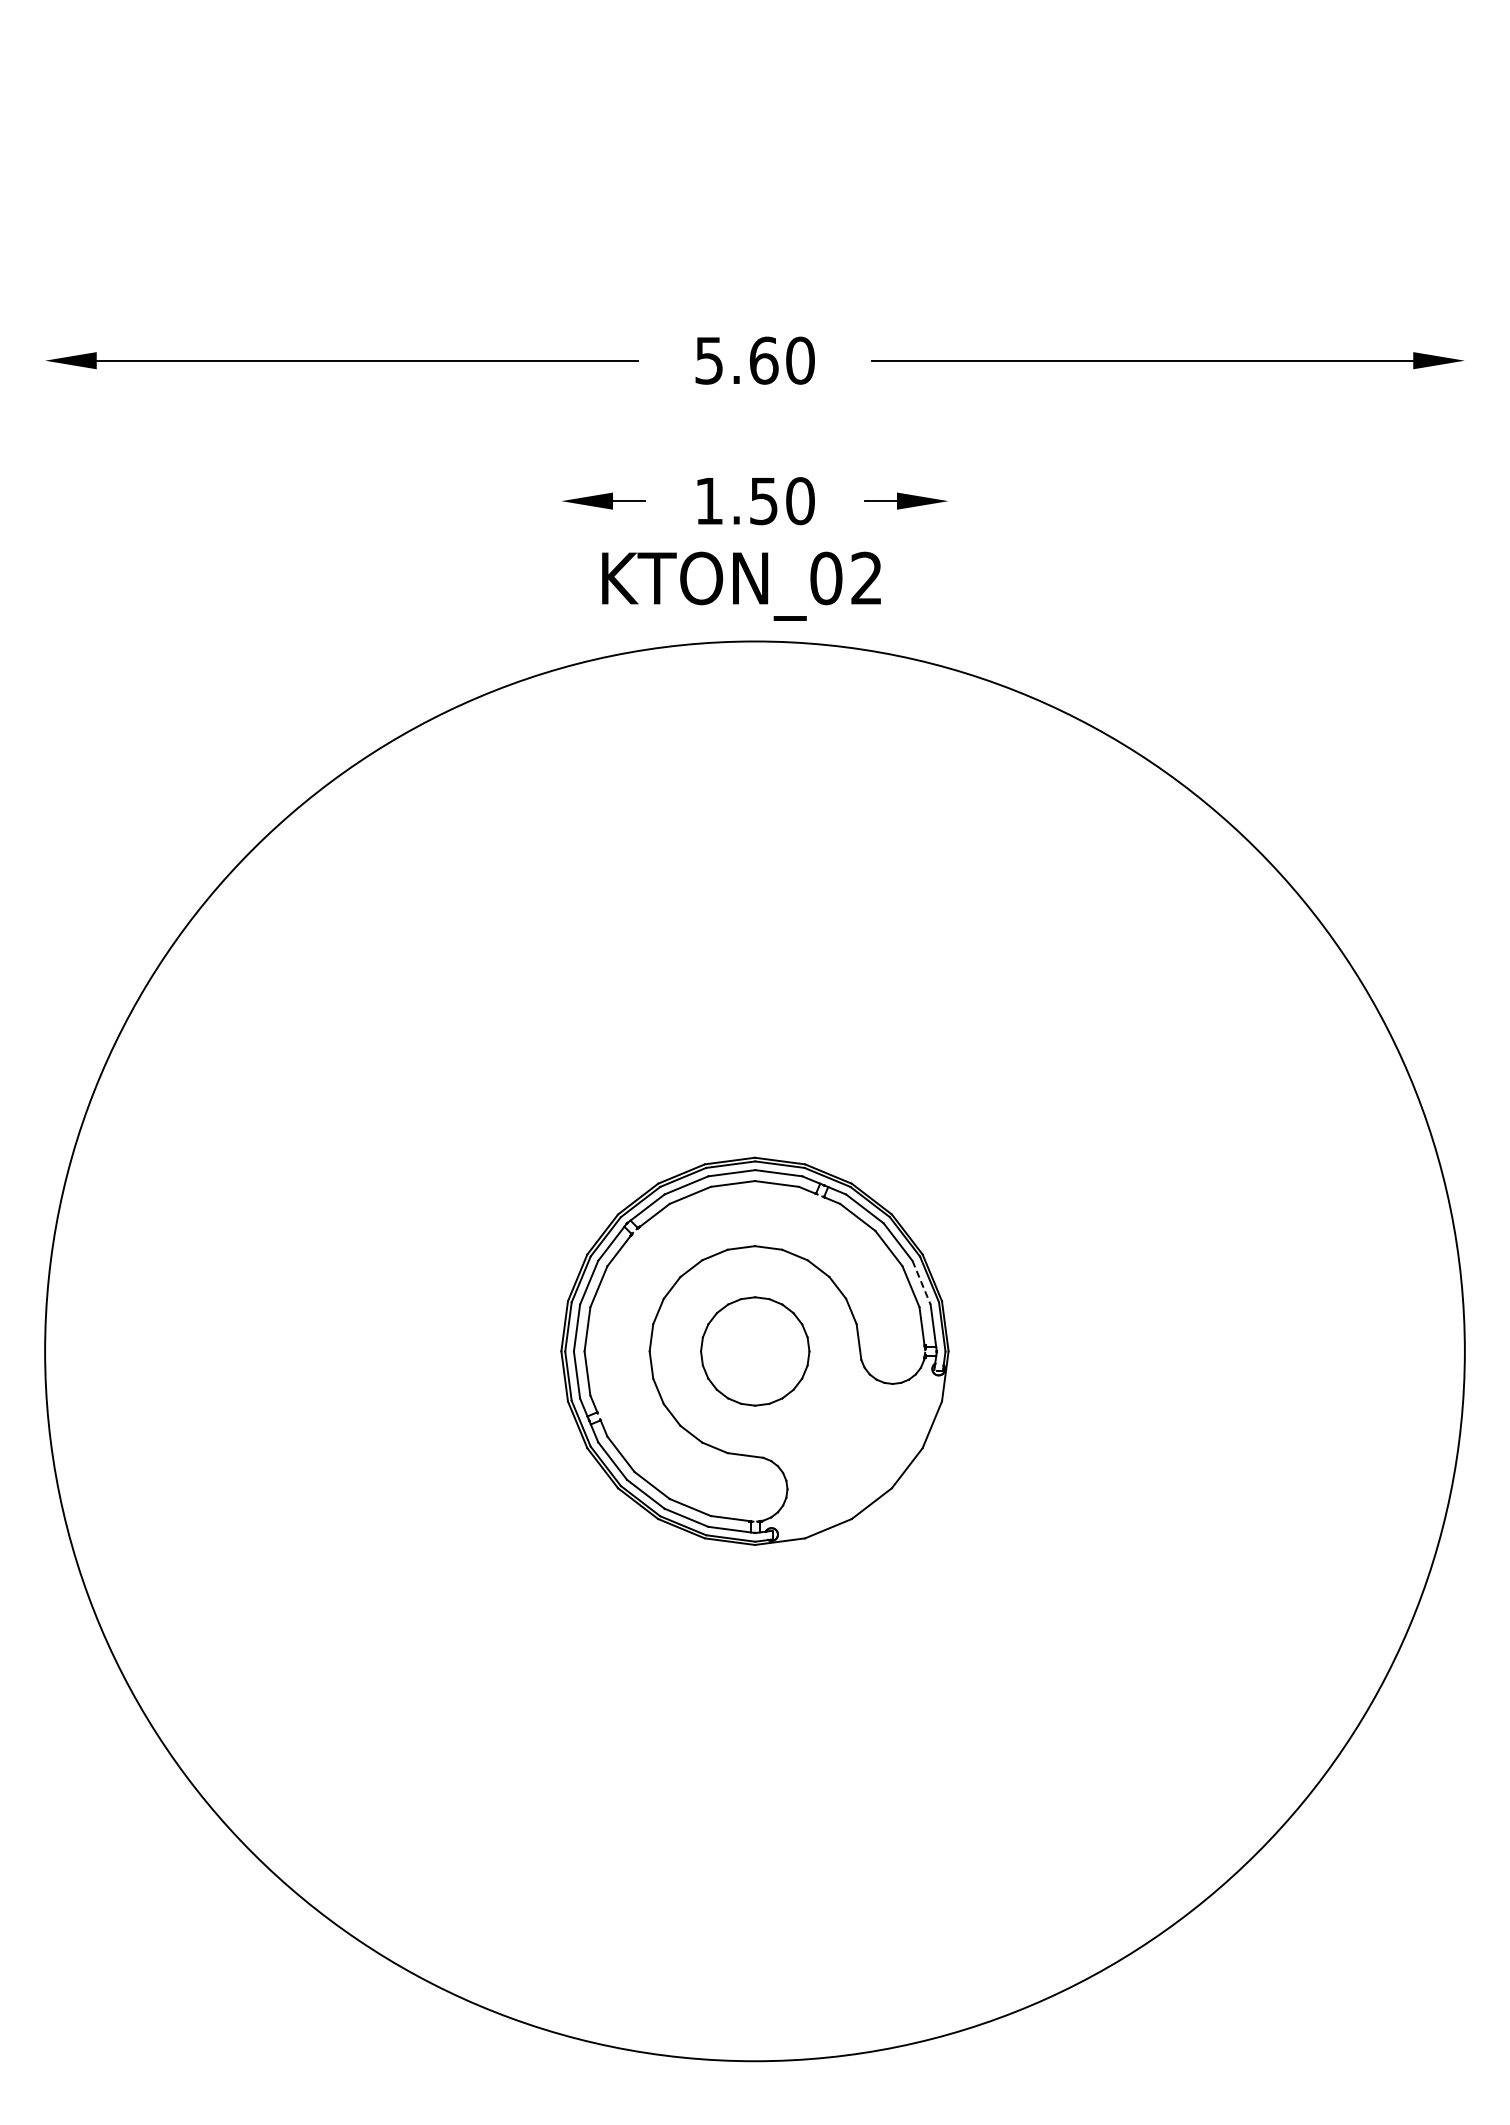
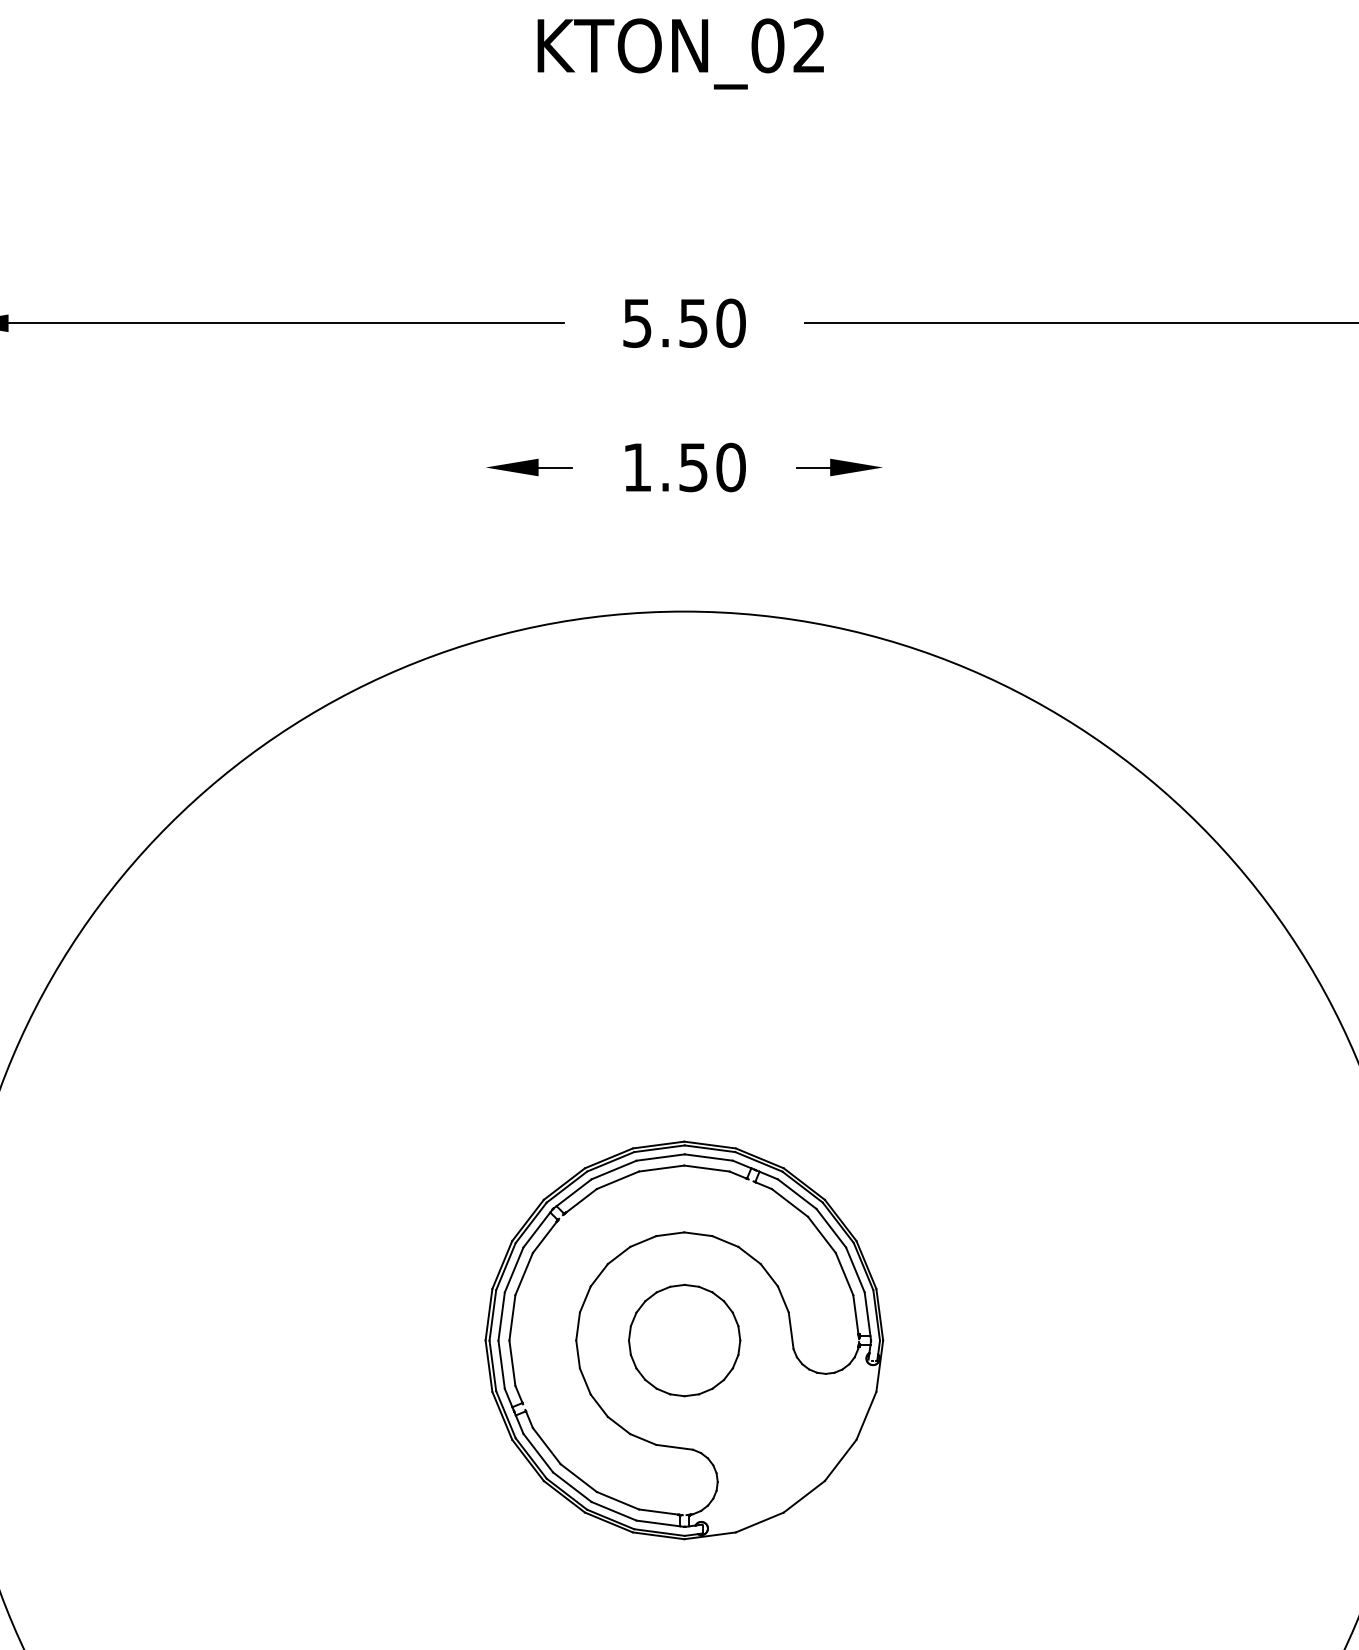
text: (763, 360) -> (693, 323), 5.60 -> 5.50
text: (741, 585) -> (680, 53), moved
line: (921, 1282) -> (855, 1269), dashed -> solid

